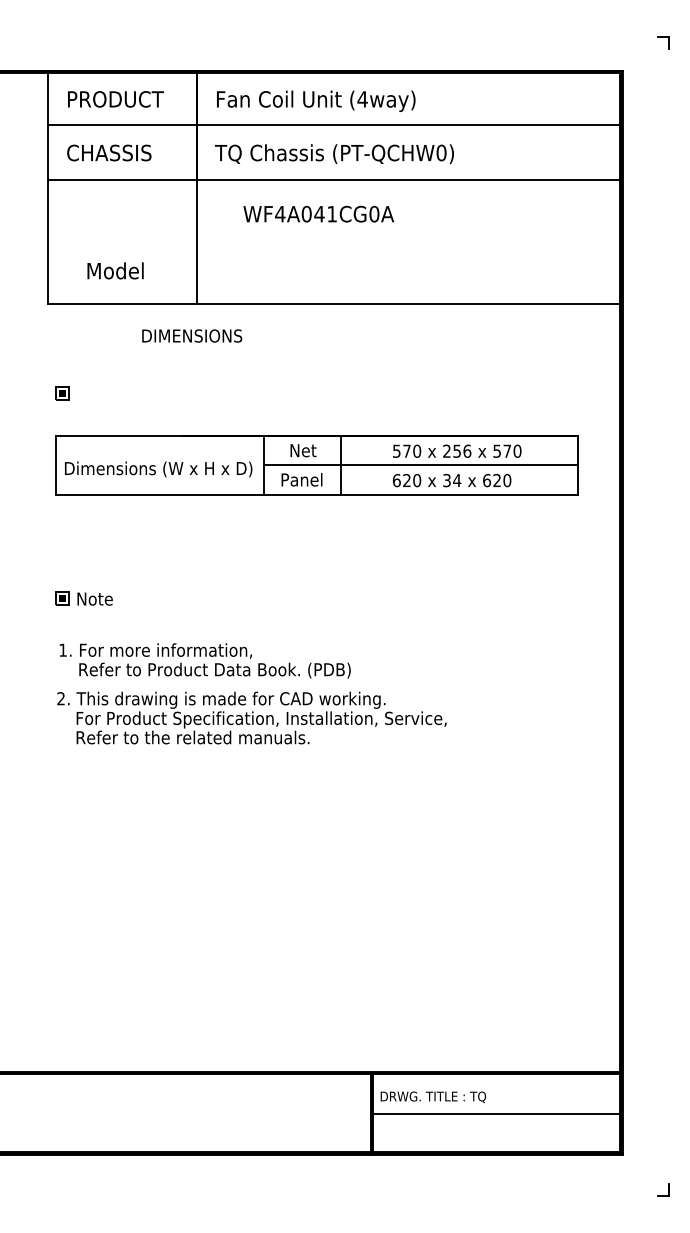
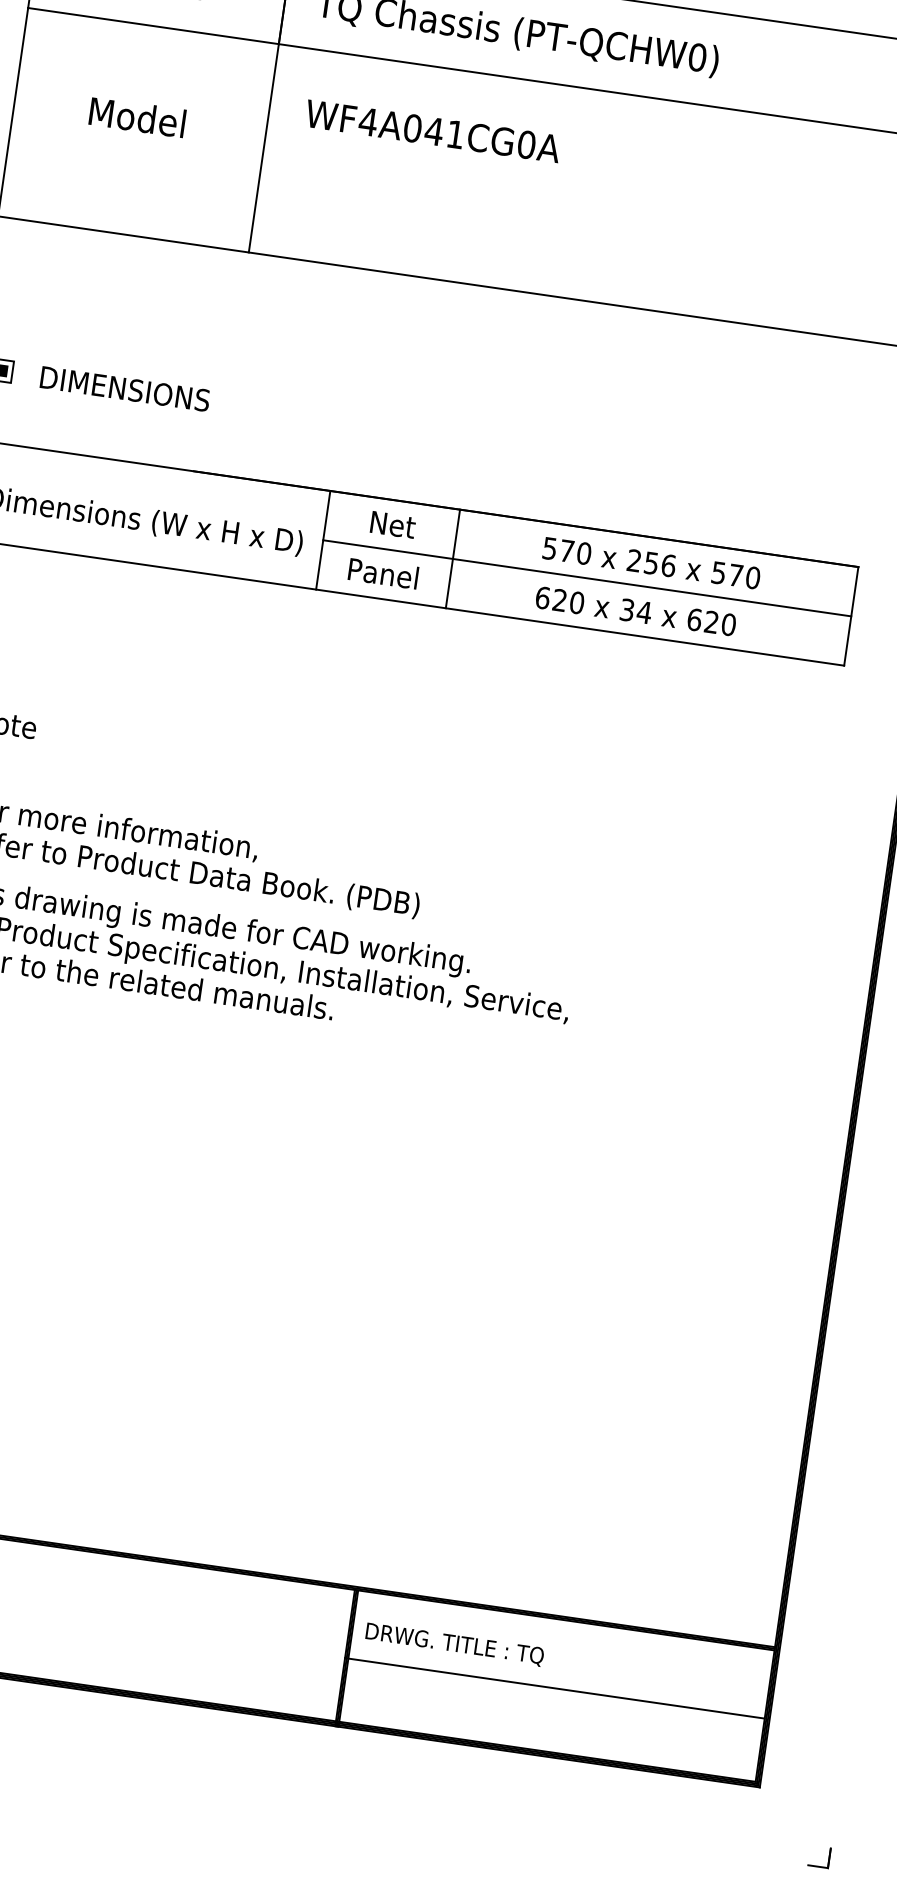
text: (318, 213) -> (432, 130), moved
text: (115, 270) -> (137, 116), moved
text: (192, 335) -> (125, 388), moved

